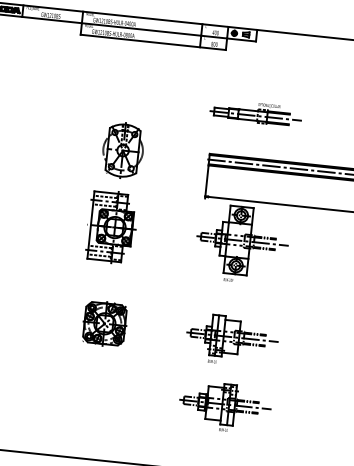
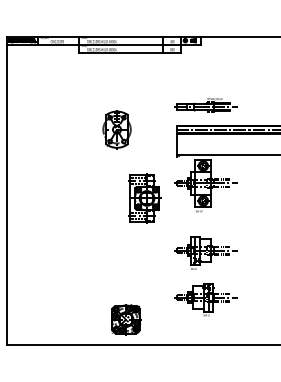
part: (255, 113) -> (205, 105), moved
part: (111, 227) -> (144, 198), moved
part: (105, 323) -> (126, 319), moved

